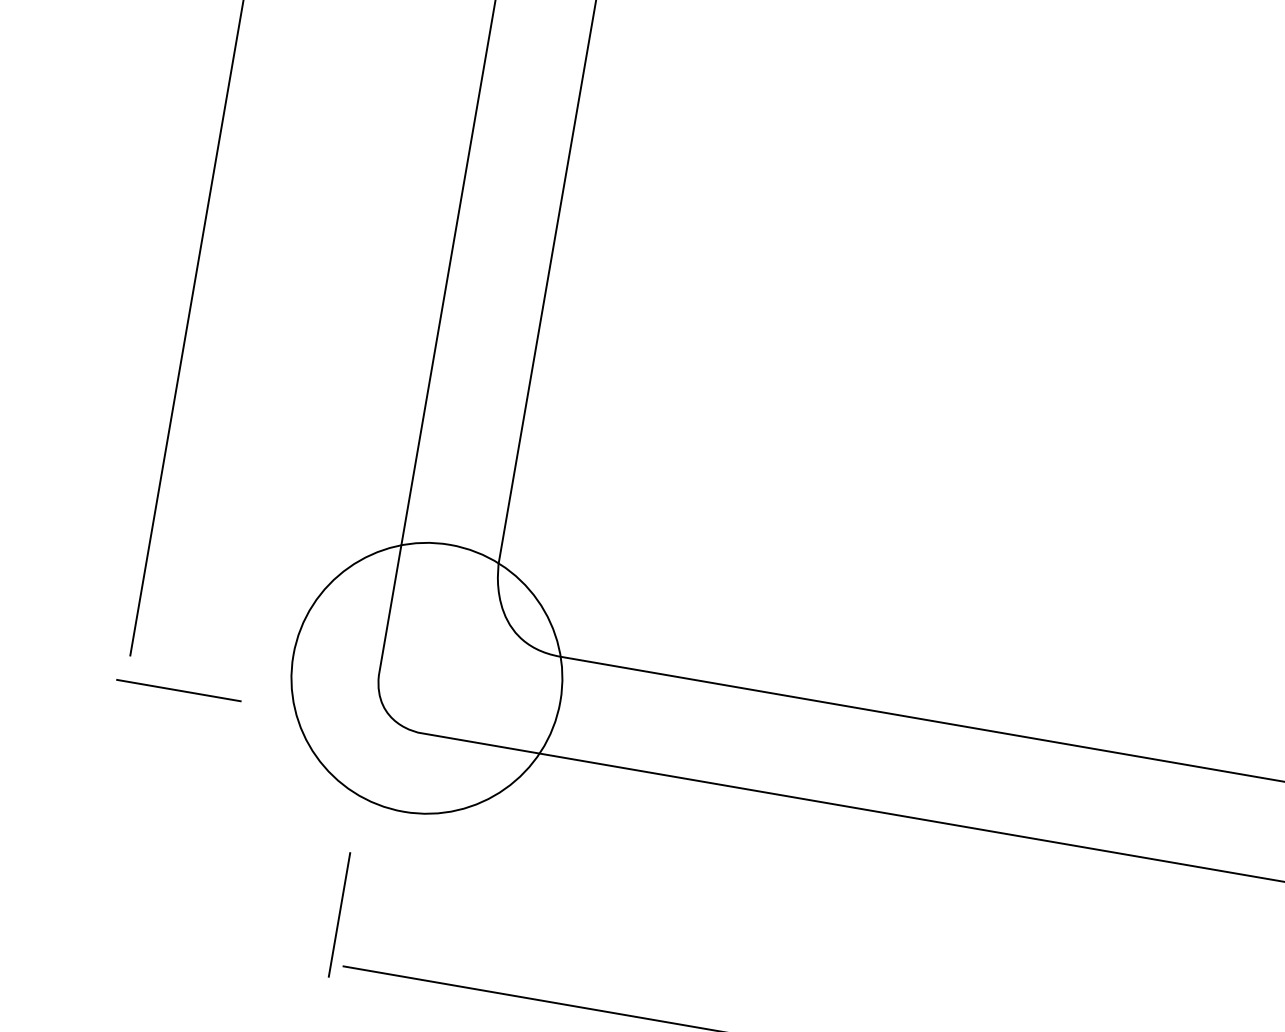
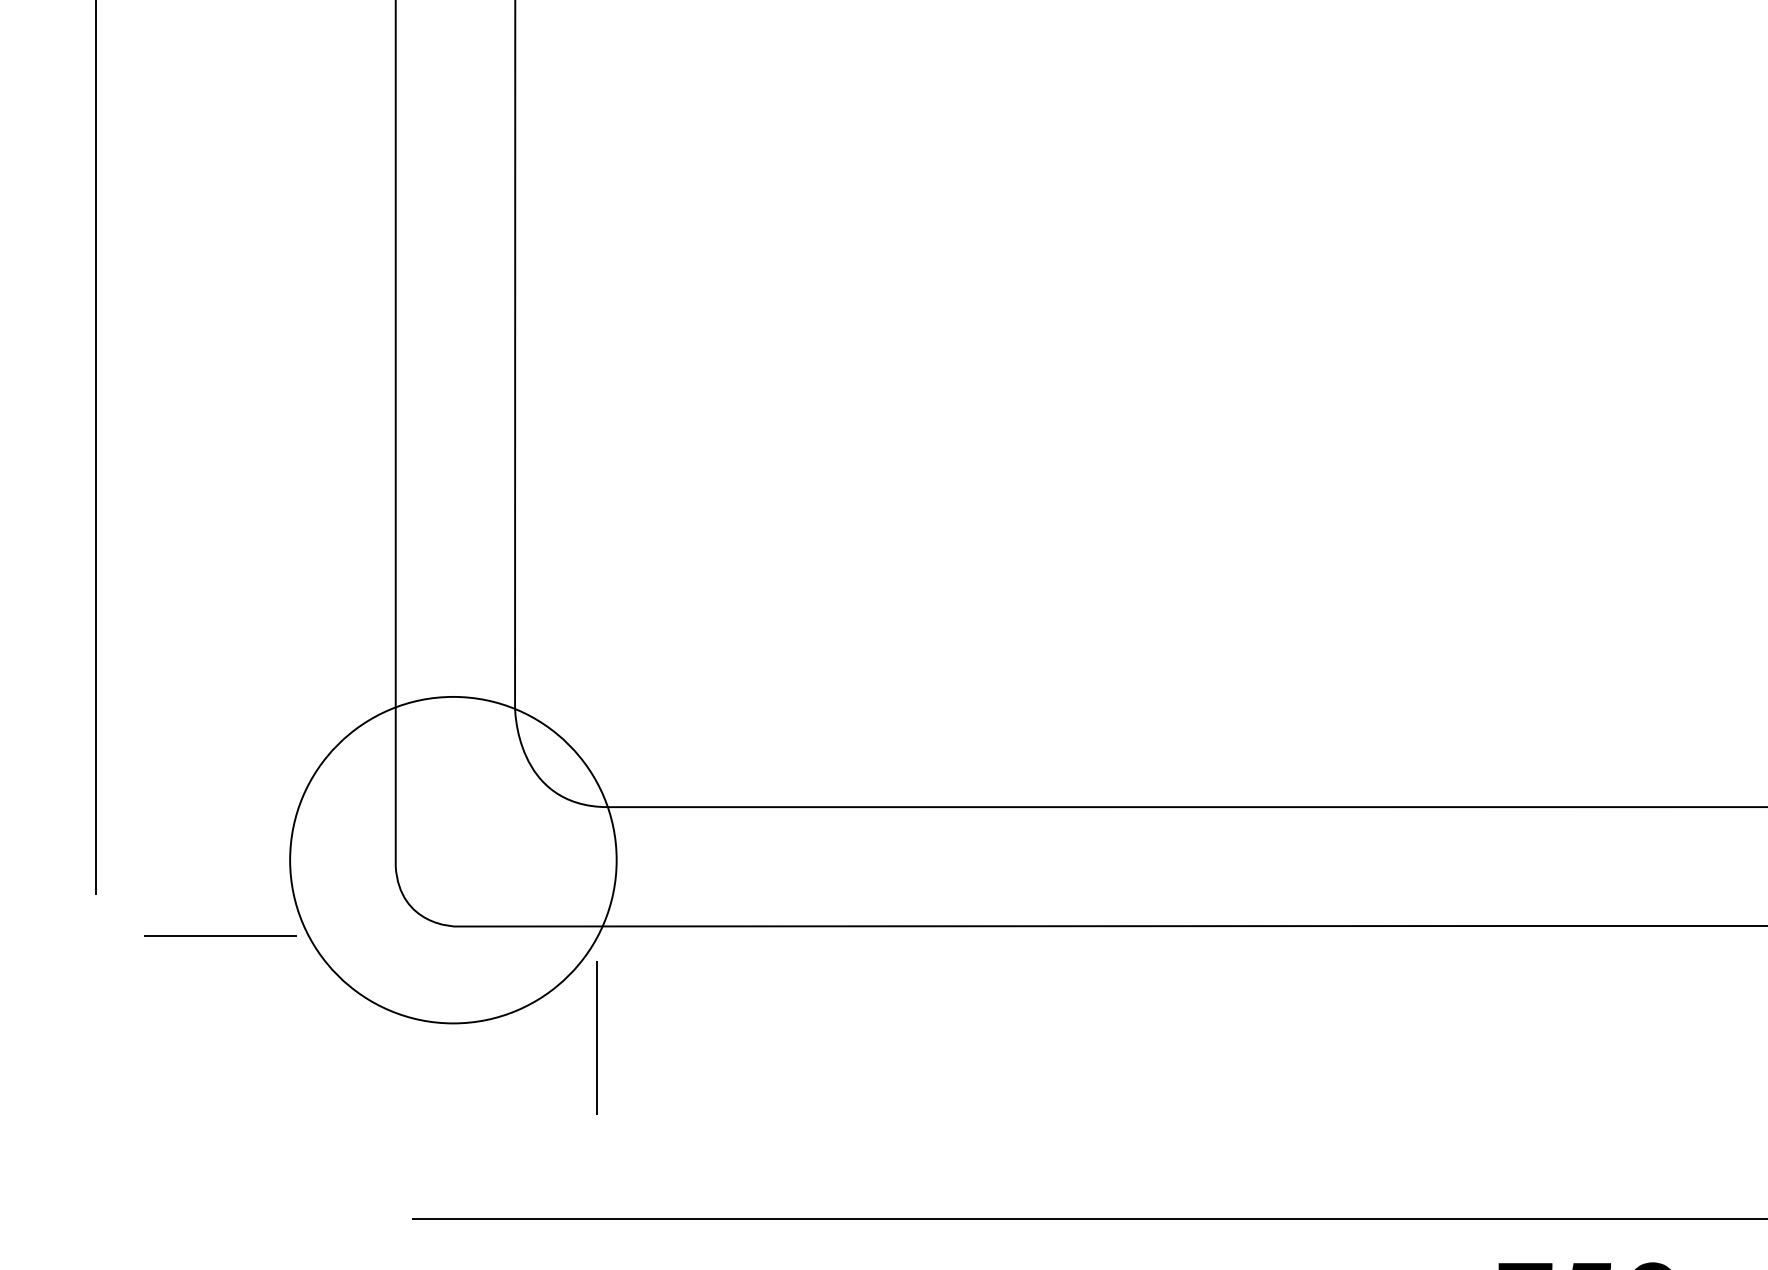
line: (179, 690) -> (220, 935), moved
line: (339, 914) -> (596, 1037), moved

